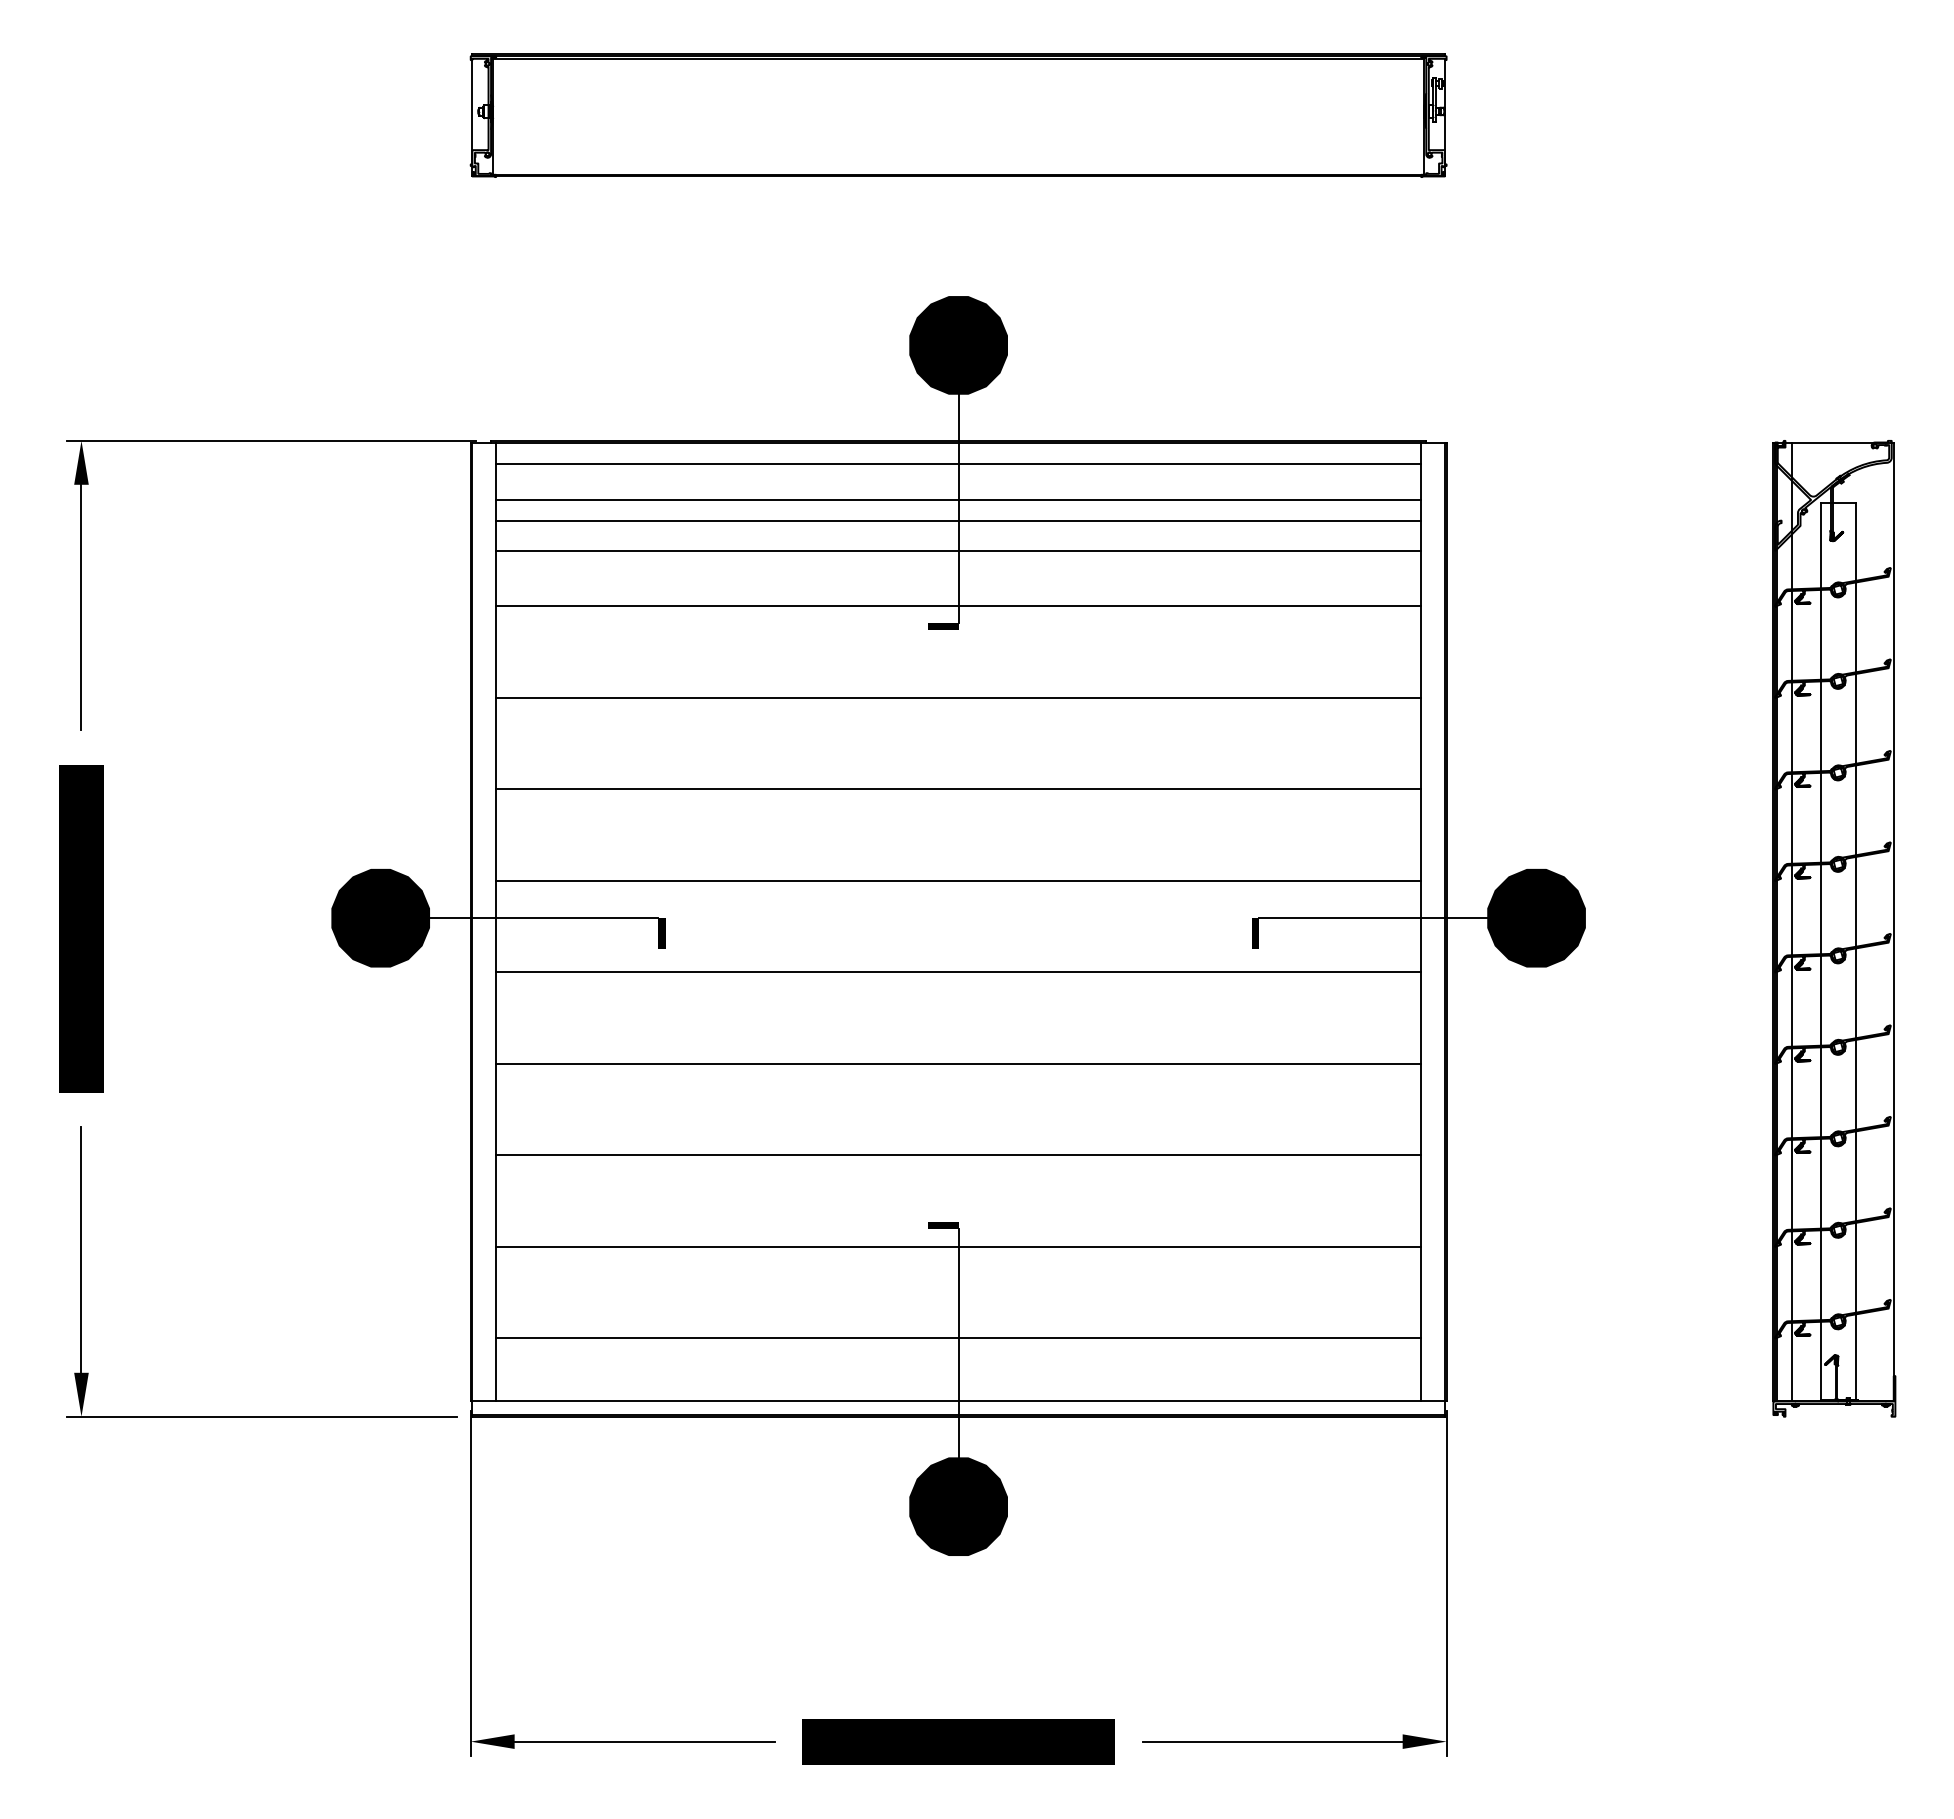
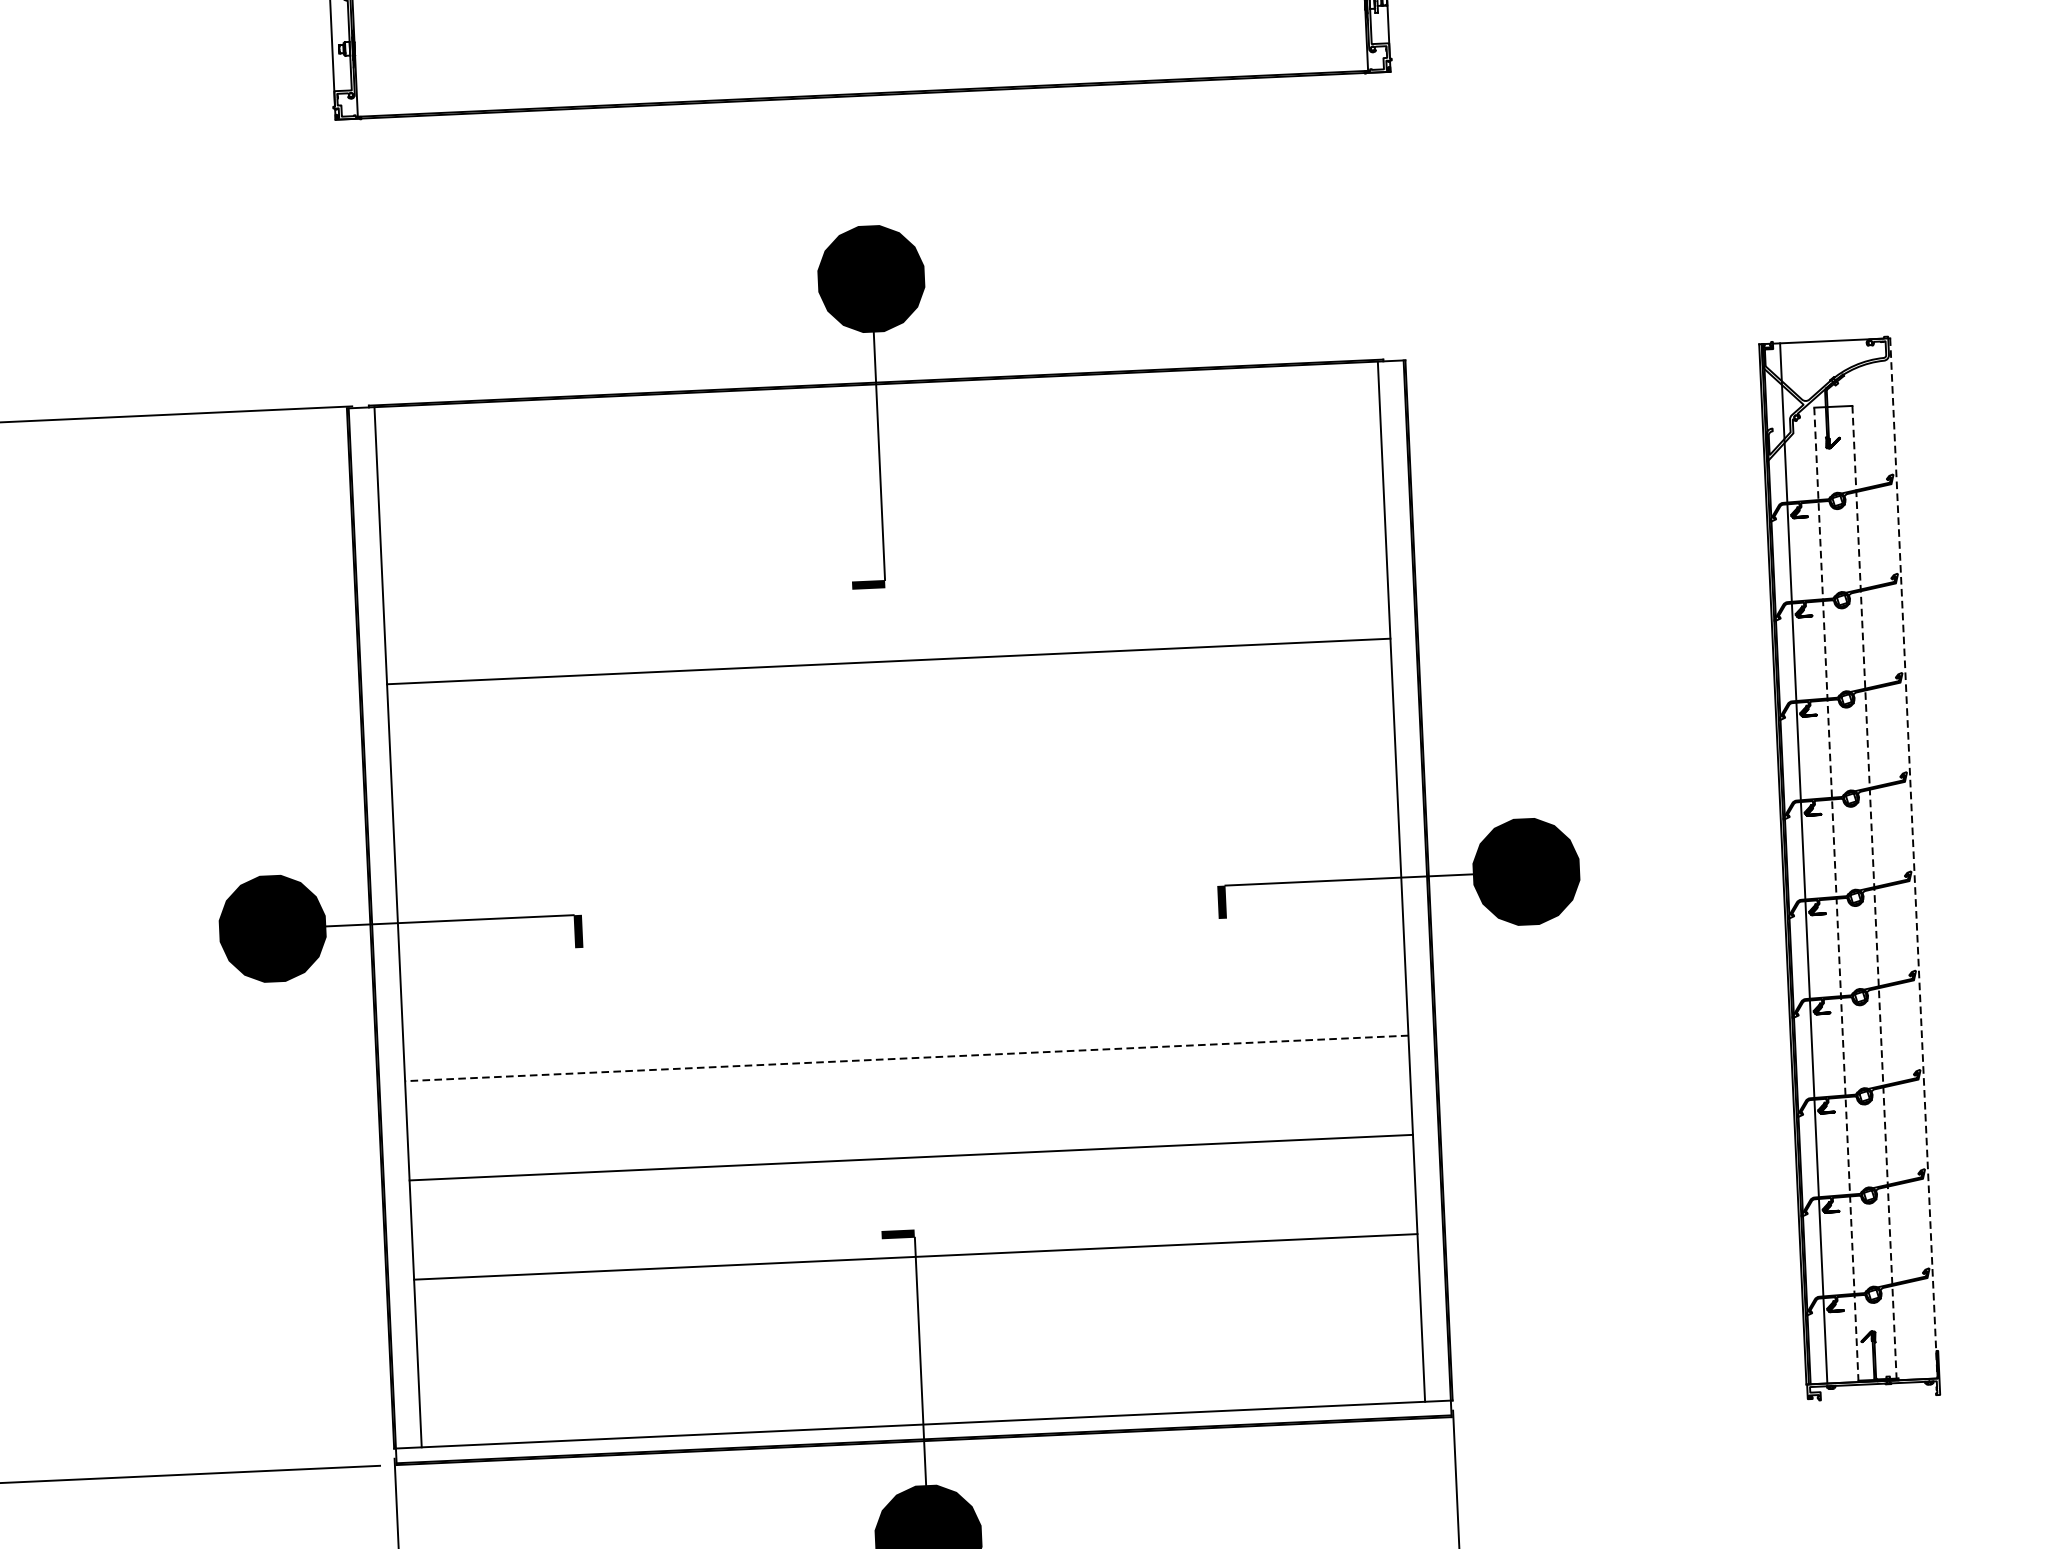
line: (958, 463) -> (877, 407), removed
line: (958, 499) -> (878, 446), removed
line: (958, 520) -> (879, 468), removed
line: (958, 550) -> (881, 501), removed
line: (958, 606) -> (884, 562), removed
line: (958, 789) -> (893, 760), removed
line: (958, 880) -> (897, 859), removed
line: (1893, 922) -> (1913, 858), solid -> dashed
line: (1820, 951) -> (1836, 894), solid -> dashed
line: (1855, 951) -> (1874, 892), solid -> dashed
line: (958, 972) -> (902, 959), removed
line: (958, 1063) -> (906, 1057), solid -> dashed
line: (958, 1338) -> (920, 1356), removed

